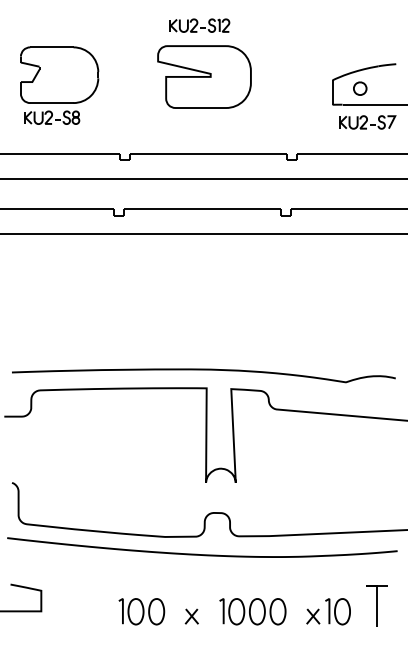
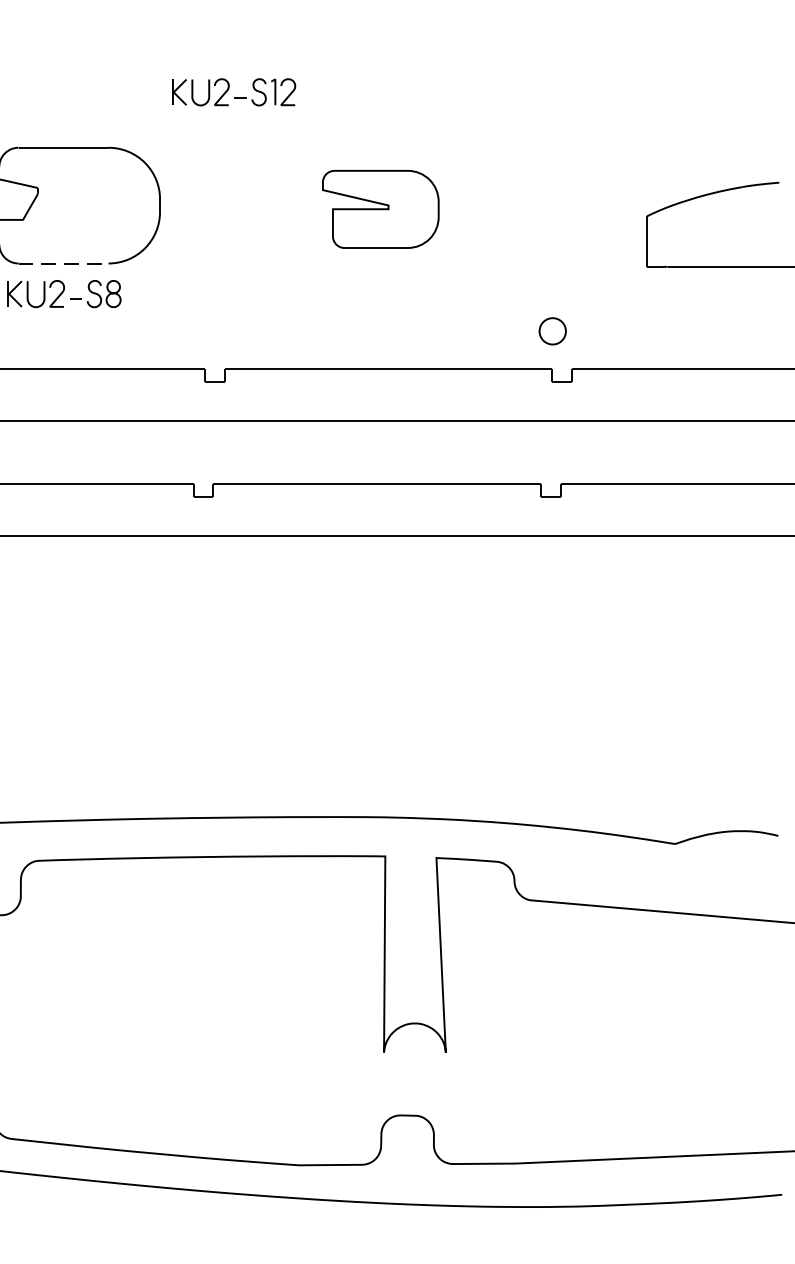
part: (199, 25) -> (233, 91), moved
part: (204, 76) -> (380, 208), size x0.6
part: (360, 88) -> (553, 330), moved
line: (51, 103) -> (62, 264), solid -> dashed
part: (367, 122) -> (719, 303), removed

